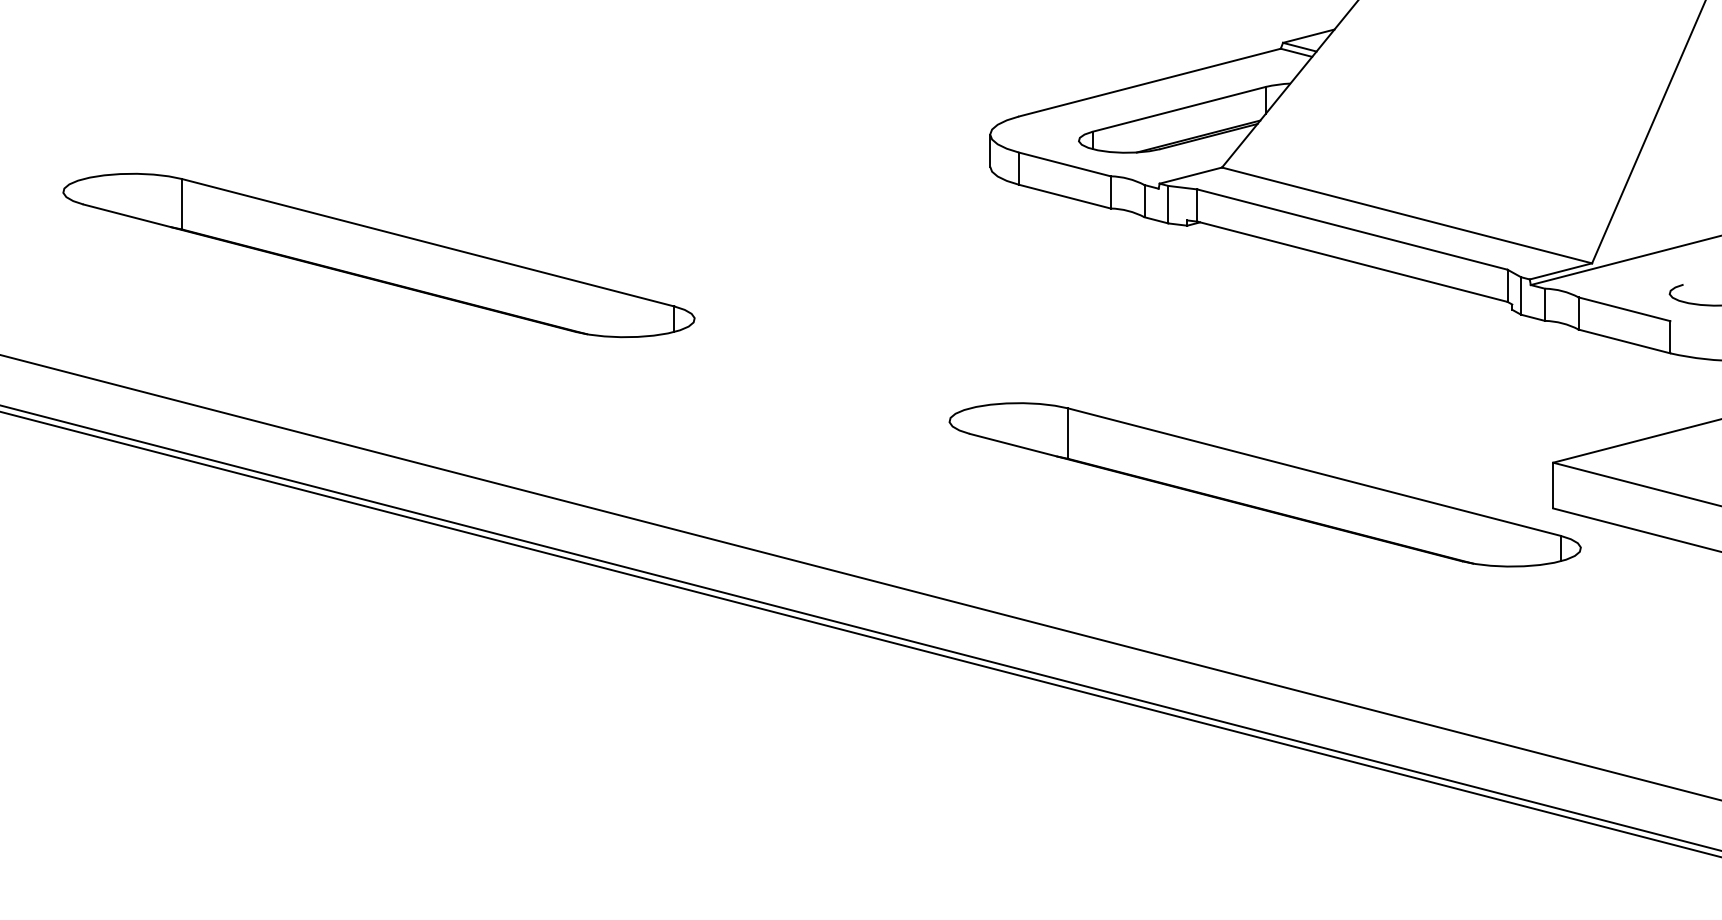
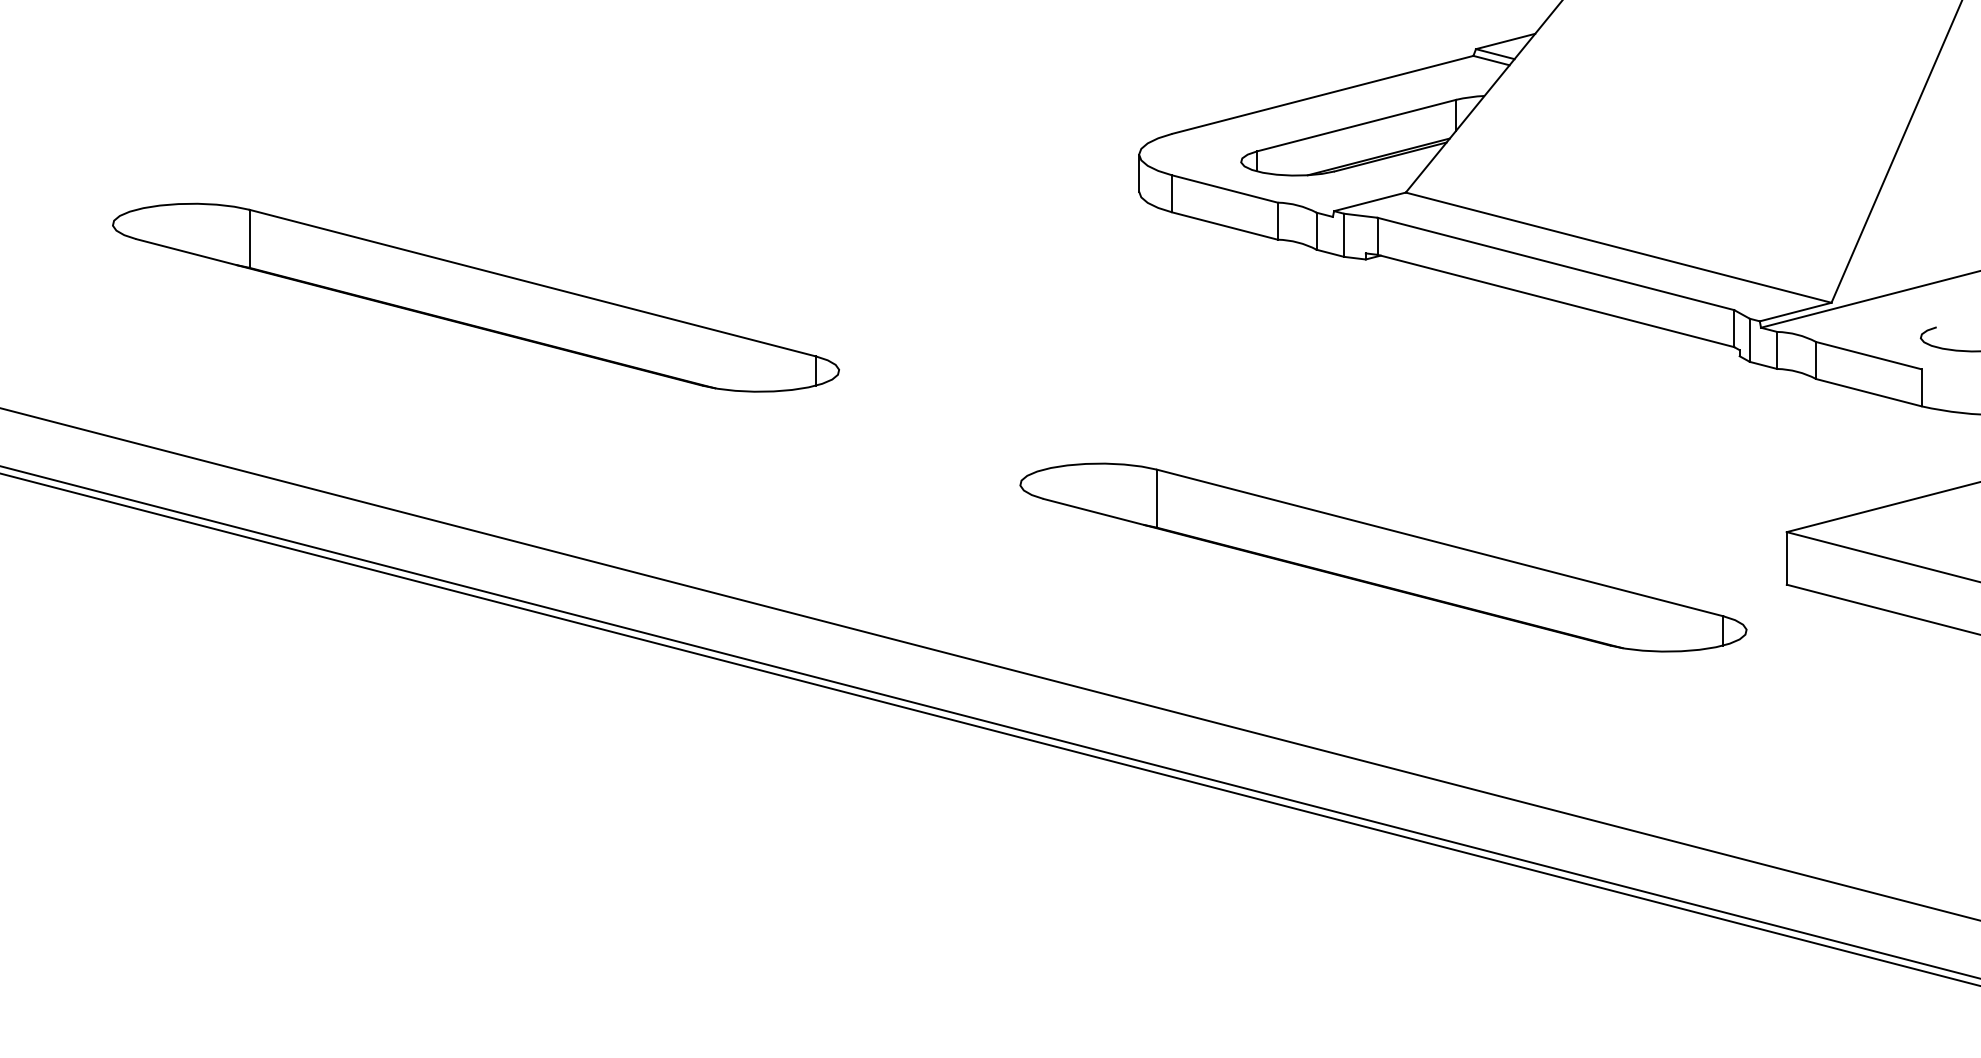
part: (378, 255) -> (475, 297), moved
part: (1265, 484) -> (1383, 557), moved

